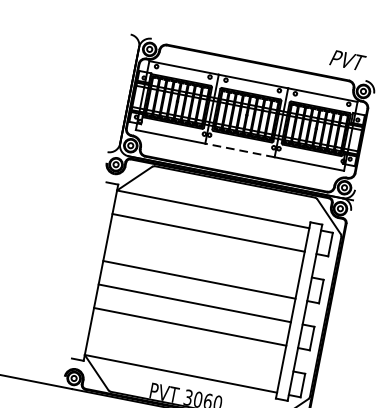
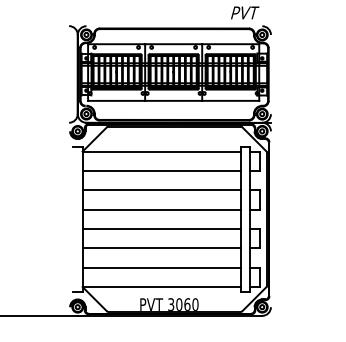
line: (239, 149) -> (173, 100), dashed -> solid
line: (203, 256) -> (161, 190), added
line: (185, 350) -> (161, 267), added

